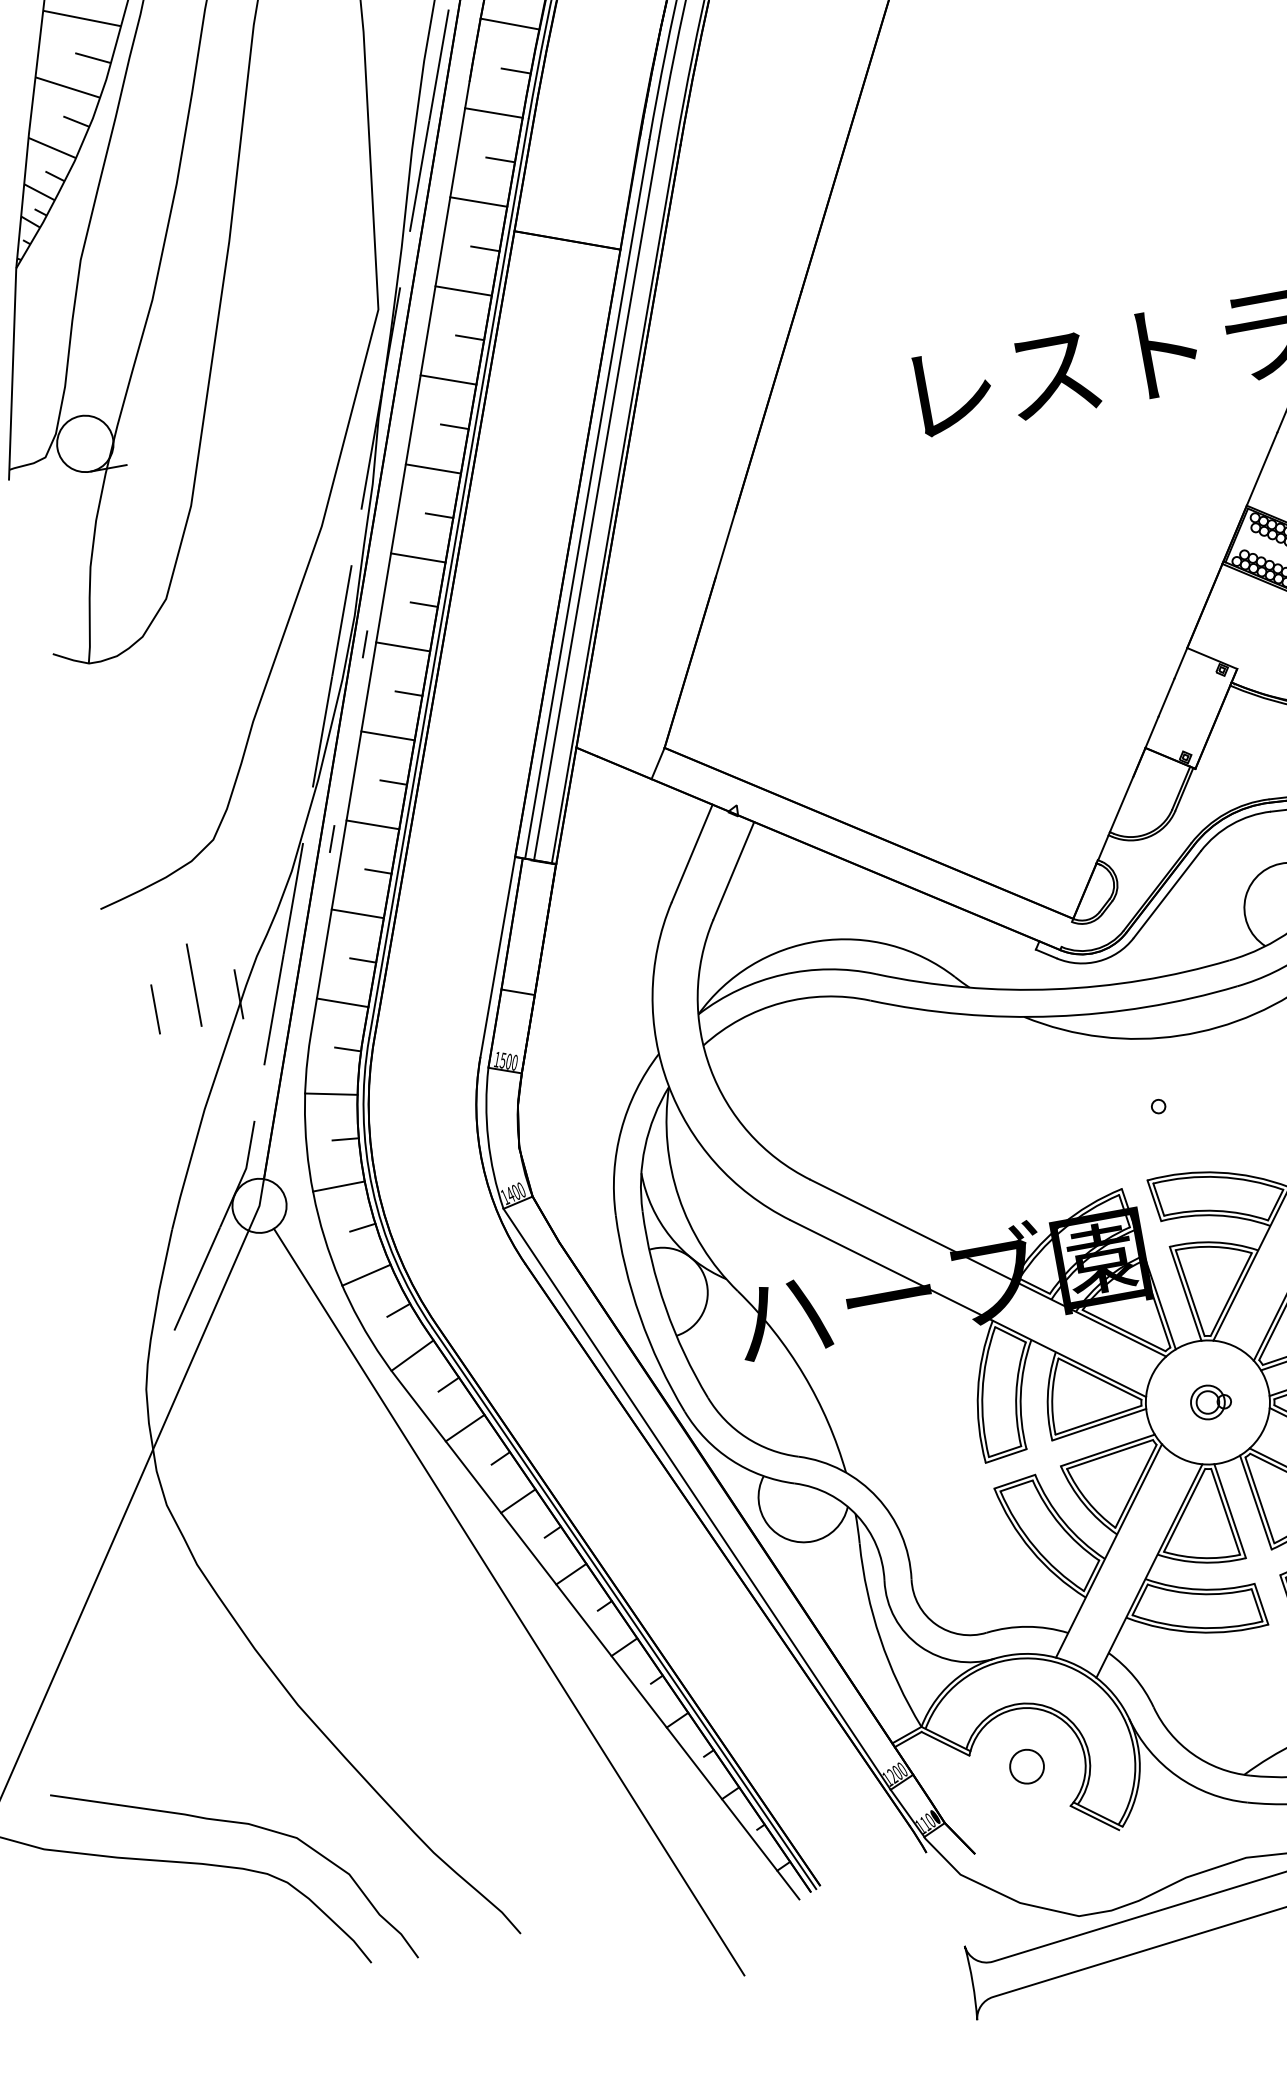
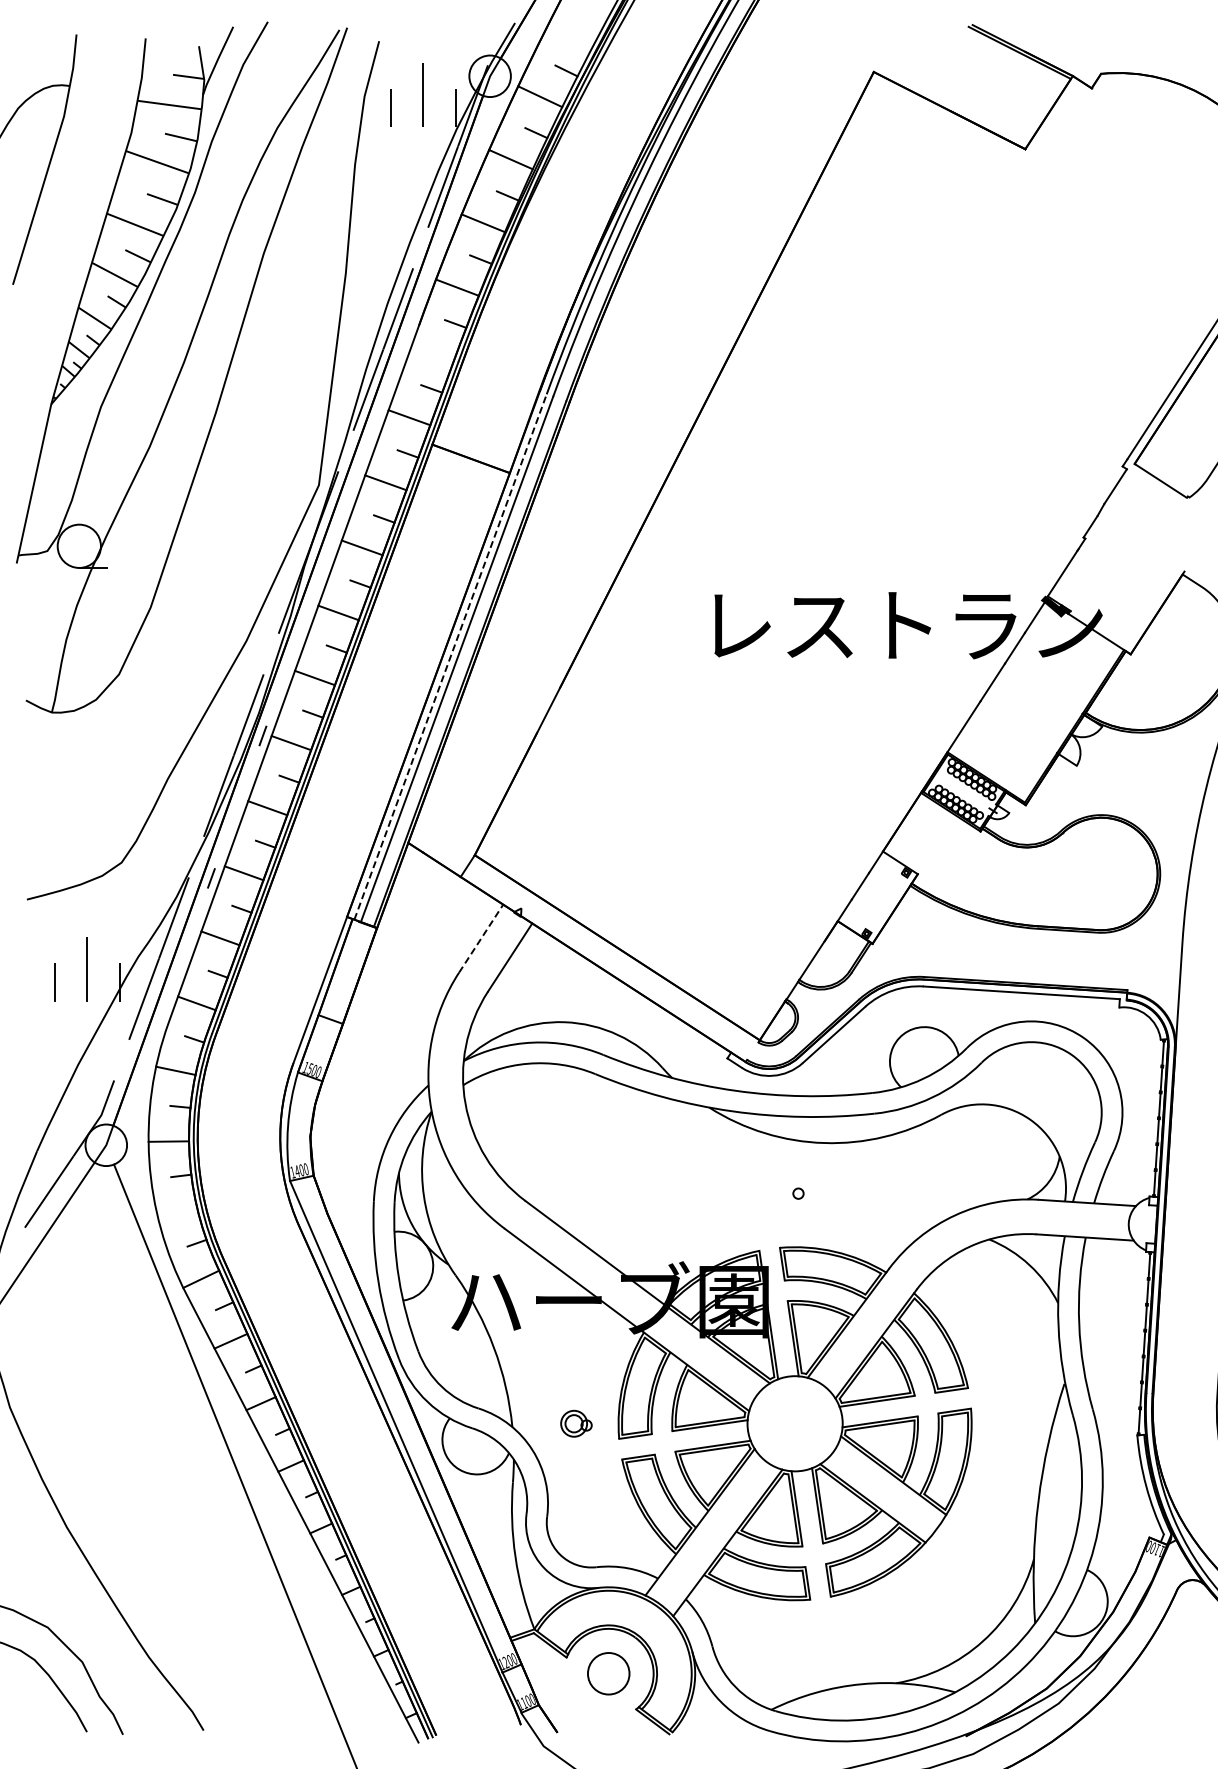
line: (494, 112) -> (433, 352), removed
line: (587, 500) -> (450, 657), solid -> dashed
line: (692, 853) -> (481, 938), solid -> dashed
line: (366, 1274) -> (177, 1211), removed
part: (1210, 1401) -> (576, 1423), moved
circle: (1026, 1766) -> (608, 1673), size x1.6

